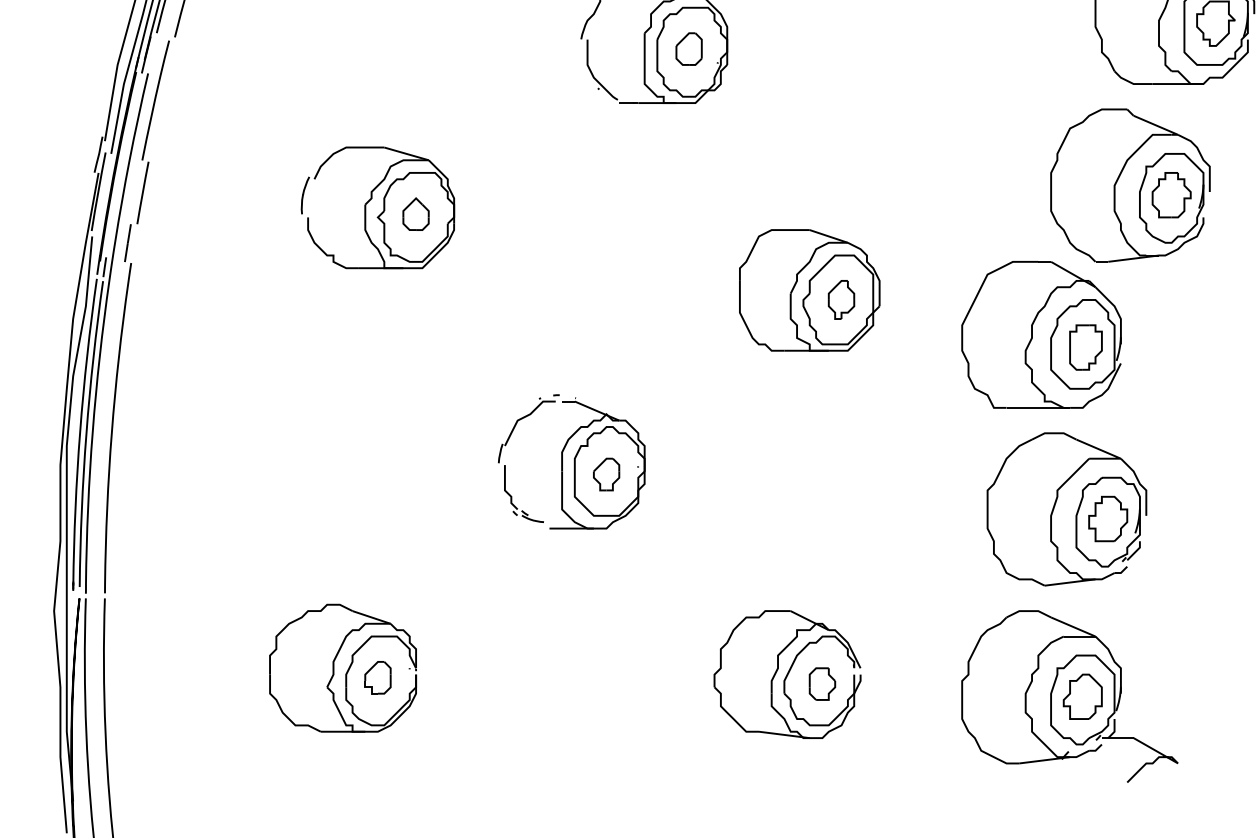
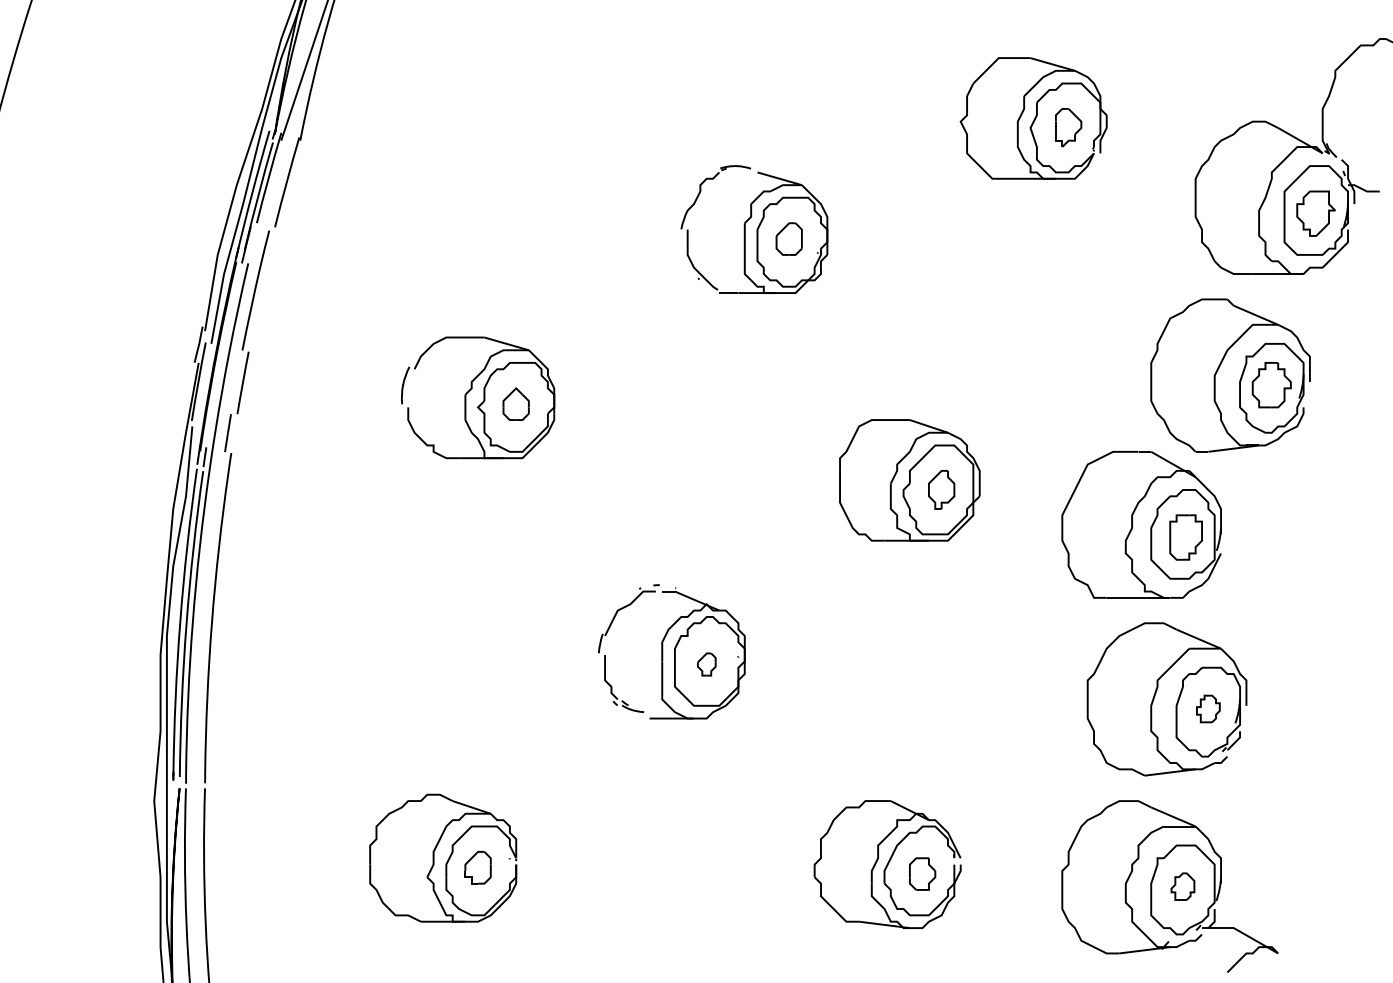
part: (606, 474) -> (706, 664), size x0.7
part: (1108, 518) -> (1208, 708), size x0.6
part: (1082, 696) -> (1182, 886), size x0.6

